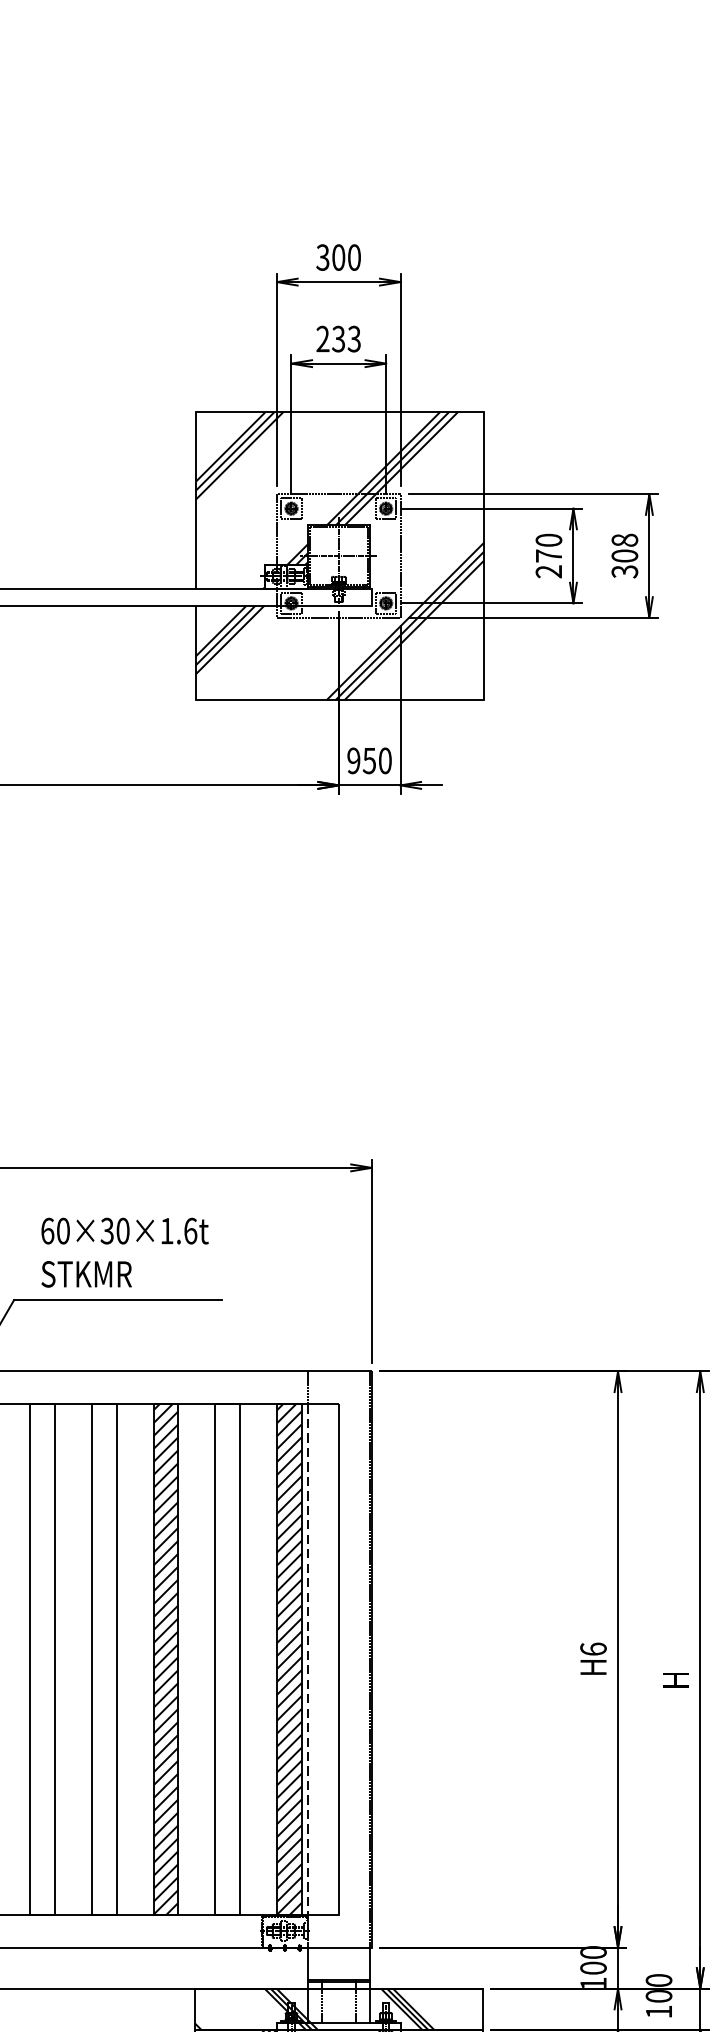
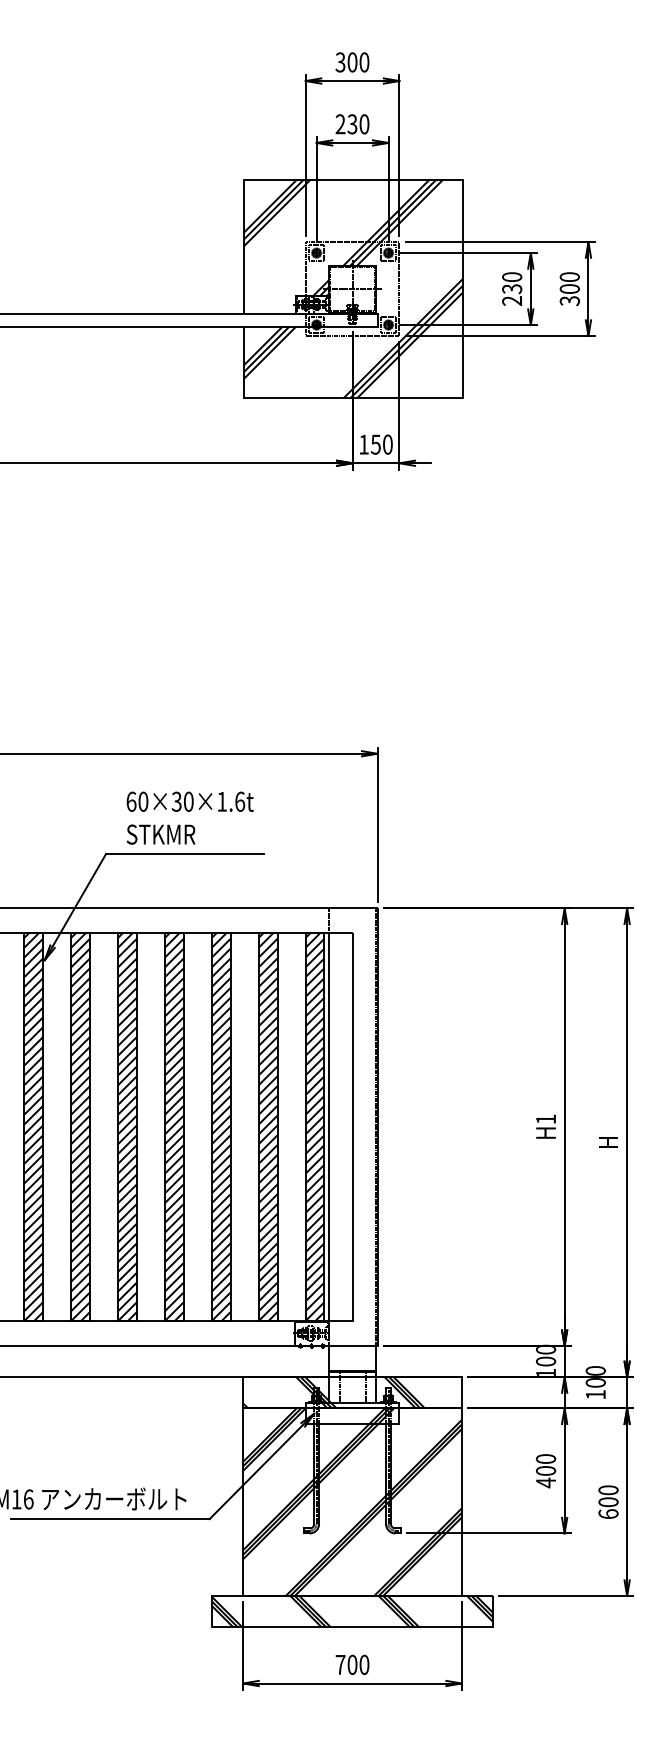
text: (354, 339) -> (364, 124), 233 -> 230
text: (624, 540) -> (569, 277), 308 -> 300
text: (549, 556) -> (512, 289), 270 -> 230
text: (353, 760) -> (363, 444), 950 -> 150
text: (592, 1649) -> (545, 1119), H6 -> H1
hatch: (42, 1658) -> (127, 1126), added
hatch: (104, 1658) -> (174, 1126), added
hatch: (226, 1658) -> (267, 1126), added
line: (308, 1659) -> (329, 1127), dashed -> solid

